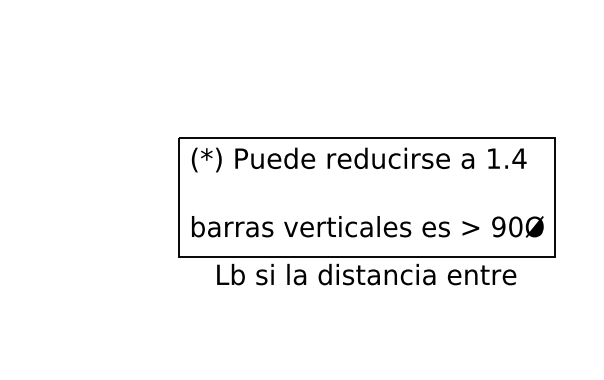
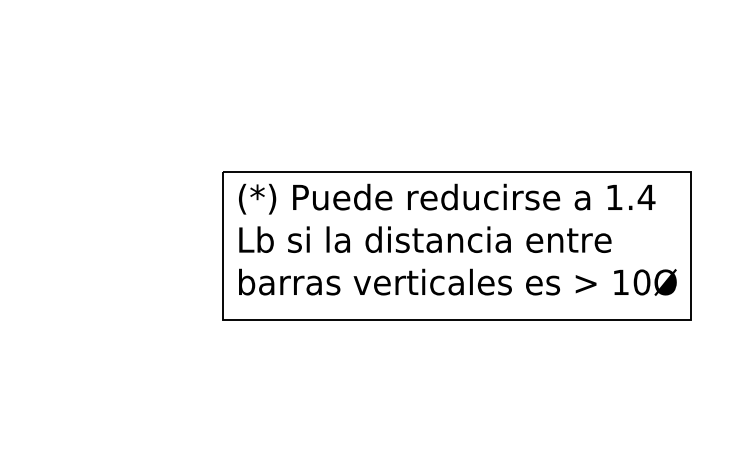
text: (498, 226) -> (620, 281), 90Ø -> 10Ø
text: (366, 274) -> (425, 239), moved

